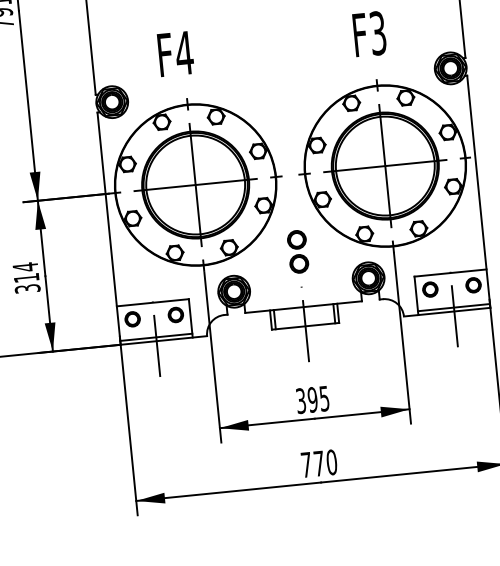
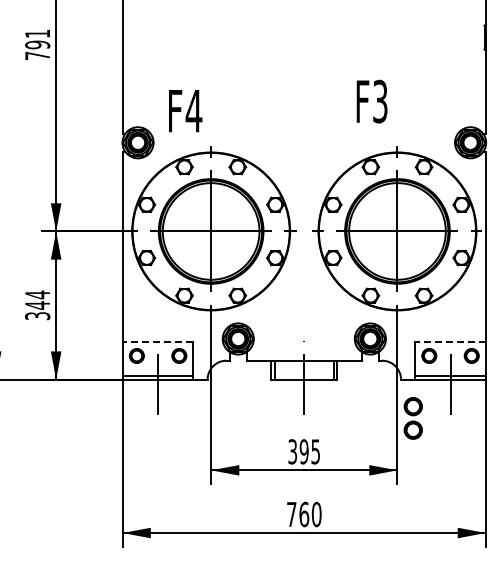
text: (369, 34) -> (371, 101), moved
text: (175, 54) -> (185, 111), moved
part: (297, 252) -> (412, 418), moved
line: (450, 272) -> (450, 341), solid -> dashed
text: (26, 278) -> (37, 305), 314 -> 344
line: (152, 302) -> (157, 341), solid -> dashed
text: (319, 463) -> (304, 514), 770 -> 760

